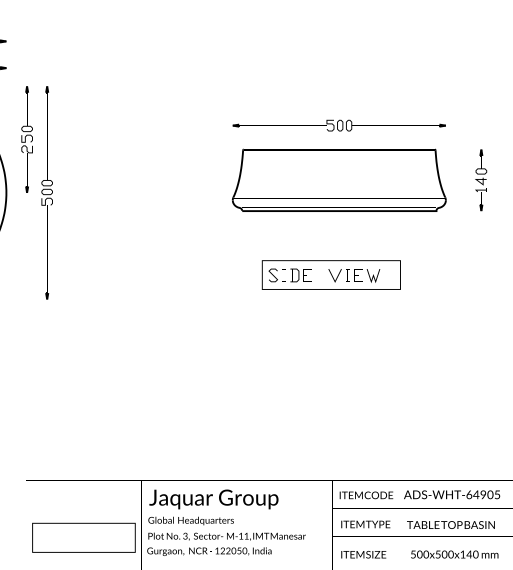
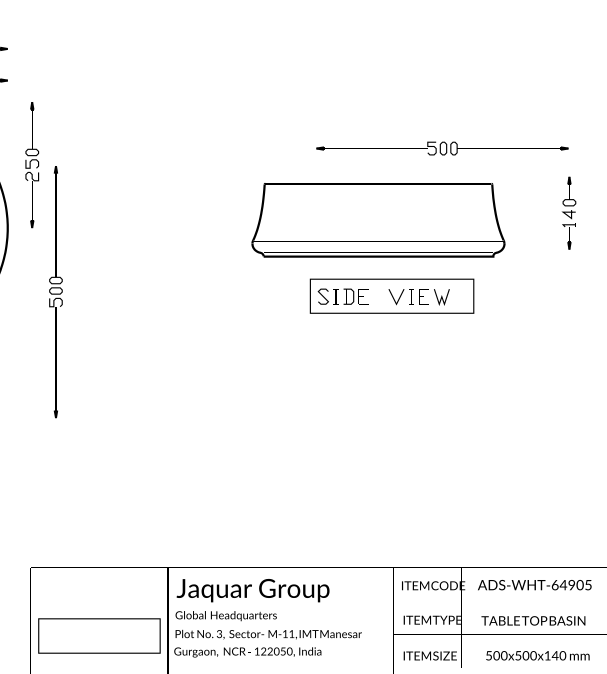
part: (339, 125) -> (442, 148), moved
part: (339, 180) -> (378, 220), moved
part: (46, 193) -> (55, 292), moved
part: (330, 274) -> (391, 295), moved

